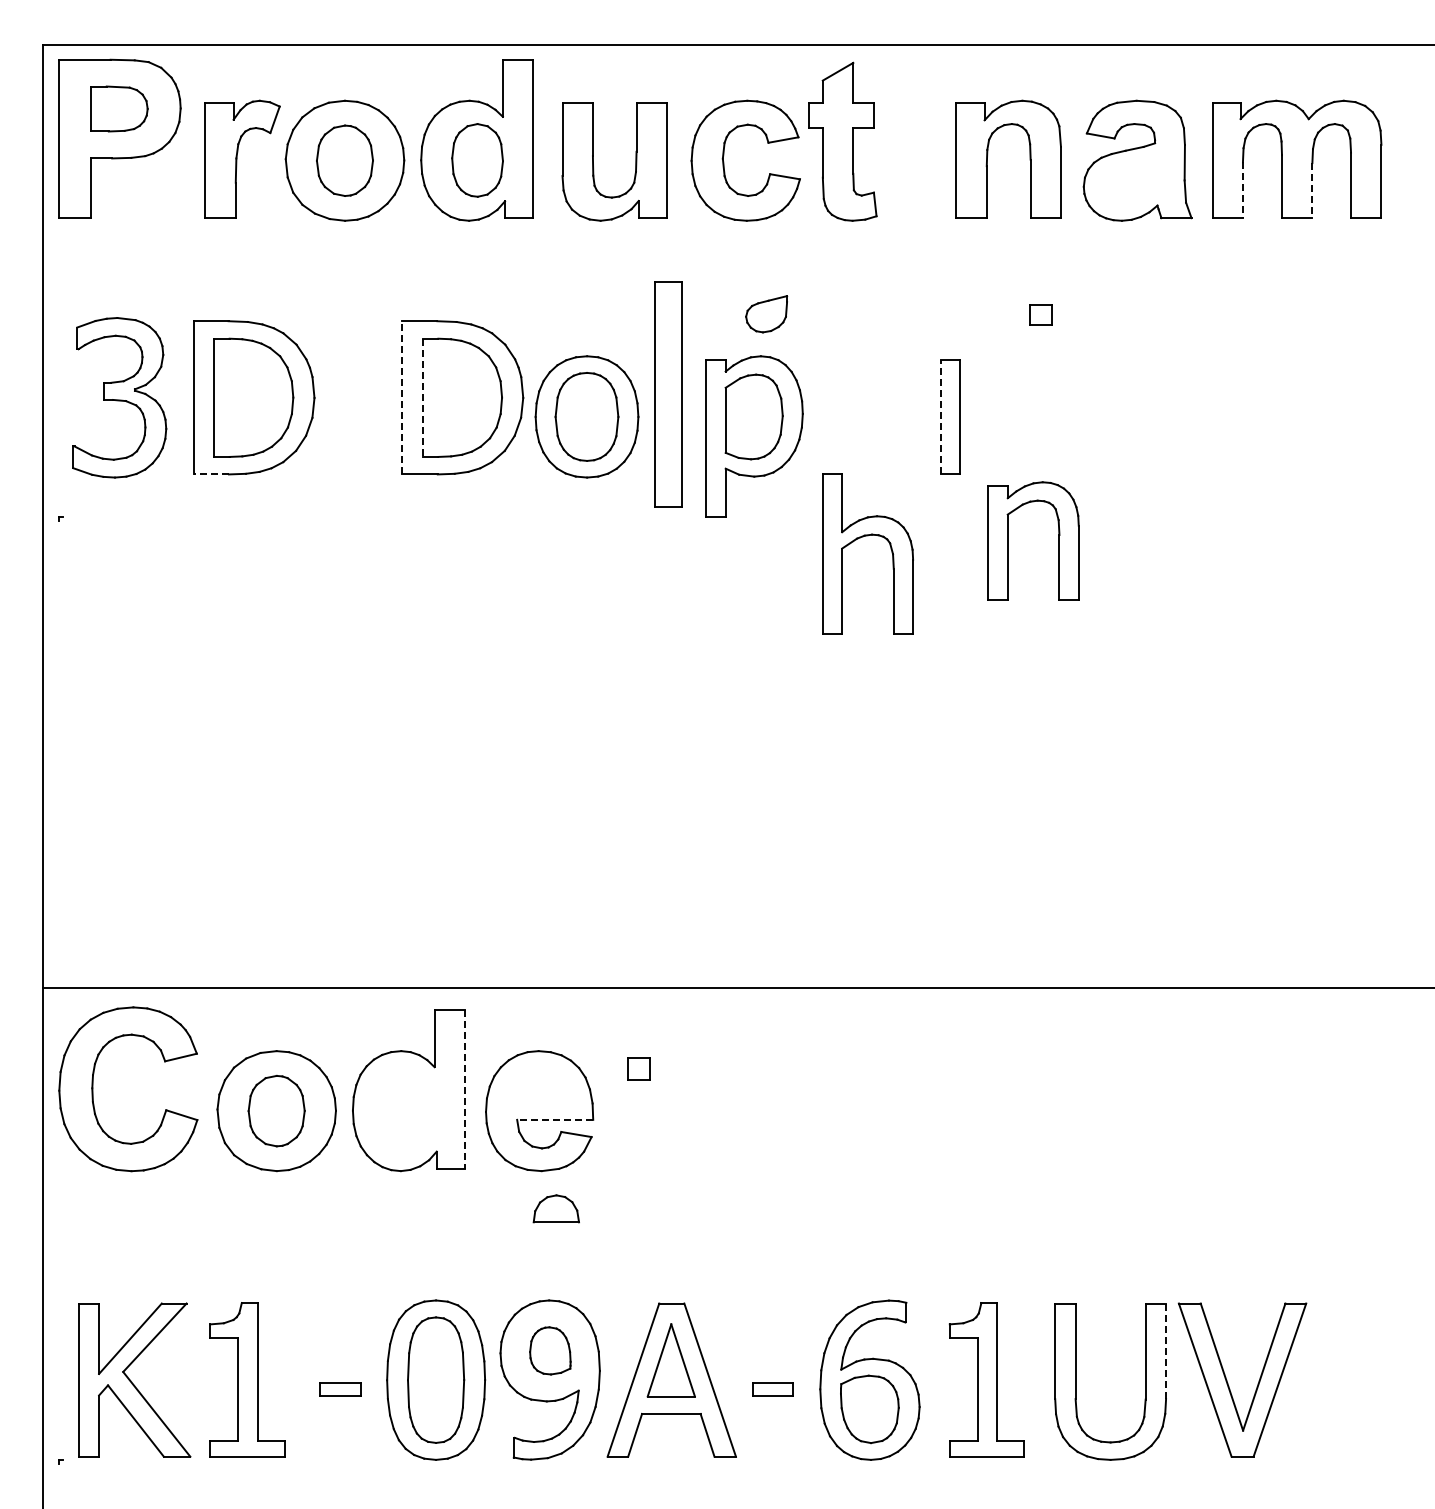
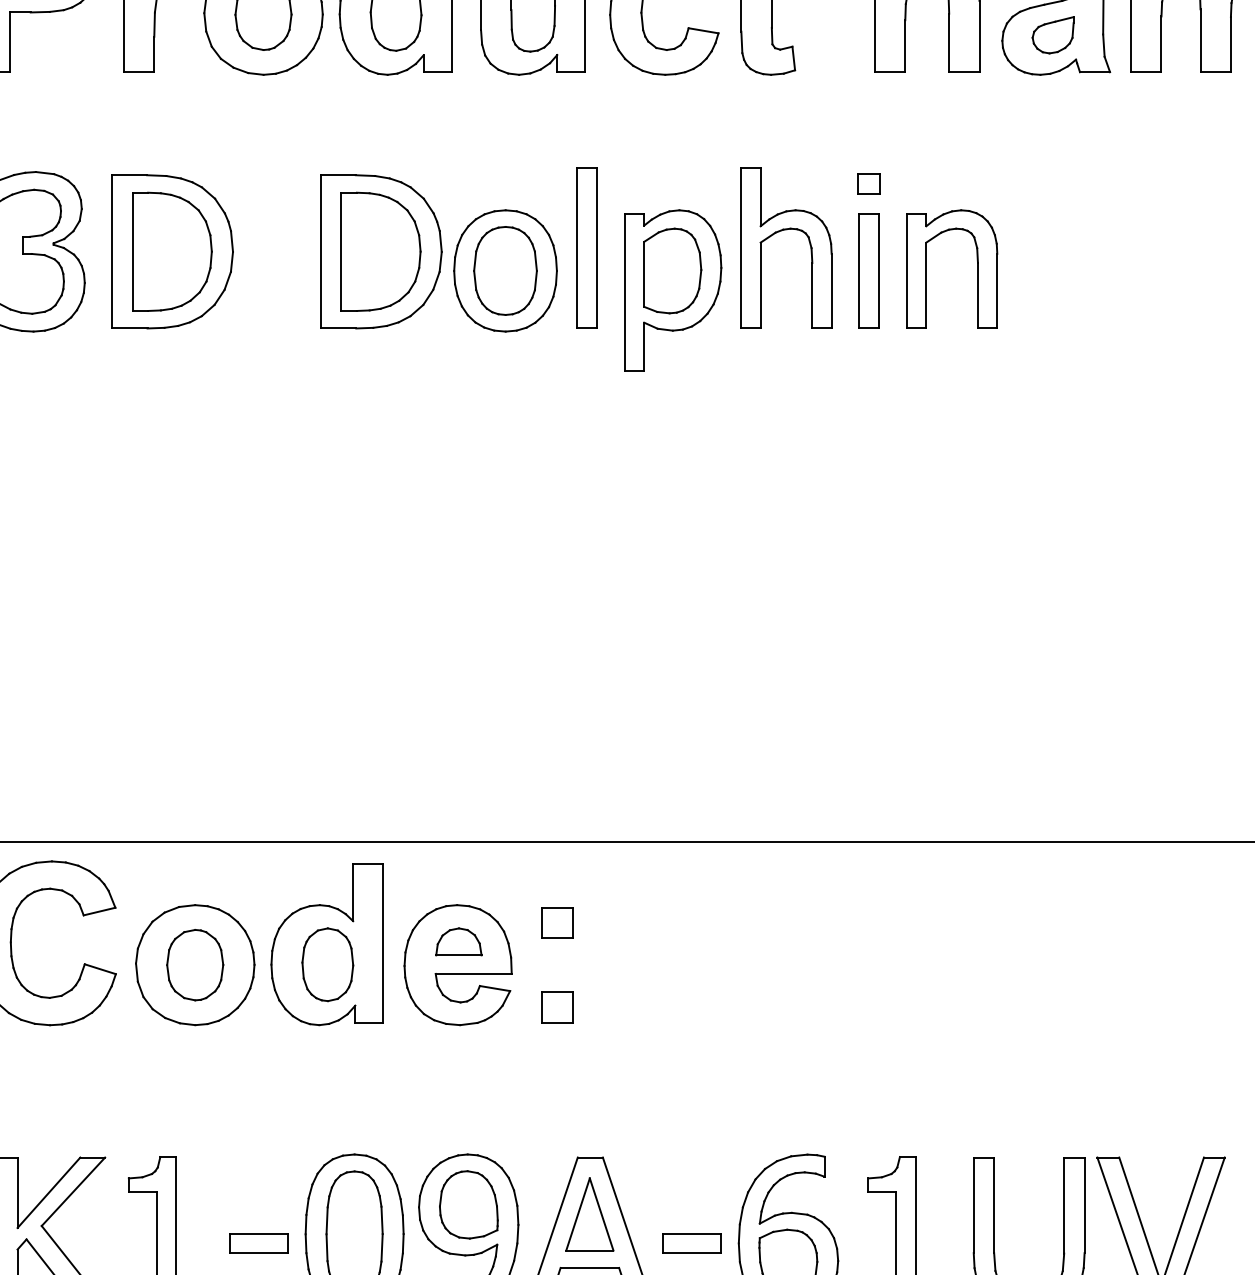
line: (1242, 190) -> (1161, 44), dashed -> solid
line: (1312, 190) -> (1231, 44), dashed -> solid
part: (766, 314) -> (1053, 35), moved
part: (1040, 314) -> (868, 183), moved
part: (668, 393) -> (587, 247), size x0.71
line: (402, 397) -> (321, 251), dashed -> solid
line: (422, 398) -> (341, 252), dashed -> solid
line: (940, 416) -> (859, 270), dashed -> solid
line: (211, 474) -> (130, 328), dashed -> solid
part: (863, 537) -> (782, 231), moved
part: (1008, 540) -> (927, 268), moved
part: (638, 1068) -> (557, 922), size x1.43
line: (464, 1089) -> (383, 943), dashed -> solid
part: (409, 1110) -> (328, 964), added
line: (554, 1119) -> (473, 973), dashed -> solid
part: (638, 1153) -> (557, 1007), added
part: (555, 1208) -> (458, 941), moved
part: (550, 1350) -> (469, 1204), size x1.43
line: (1166, 1351) -> (1085, 1205), dashed -> solid
part: (339, 1389) -> (258, 1243), size x1.43
part: (772, 1389) -> (691, 1243), size x1.43

